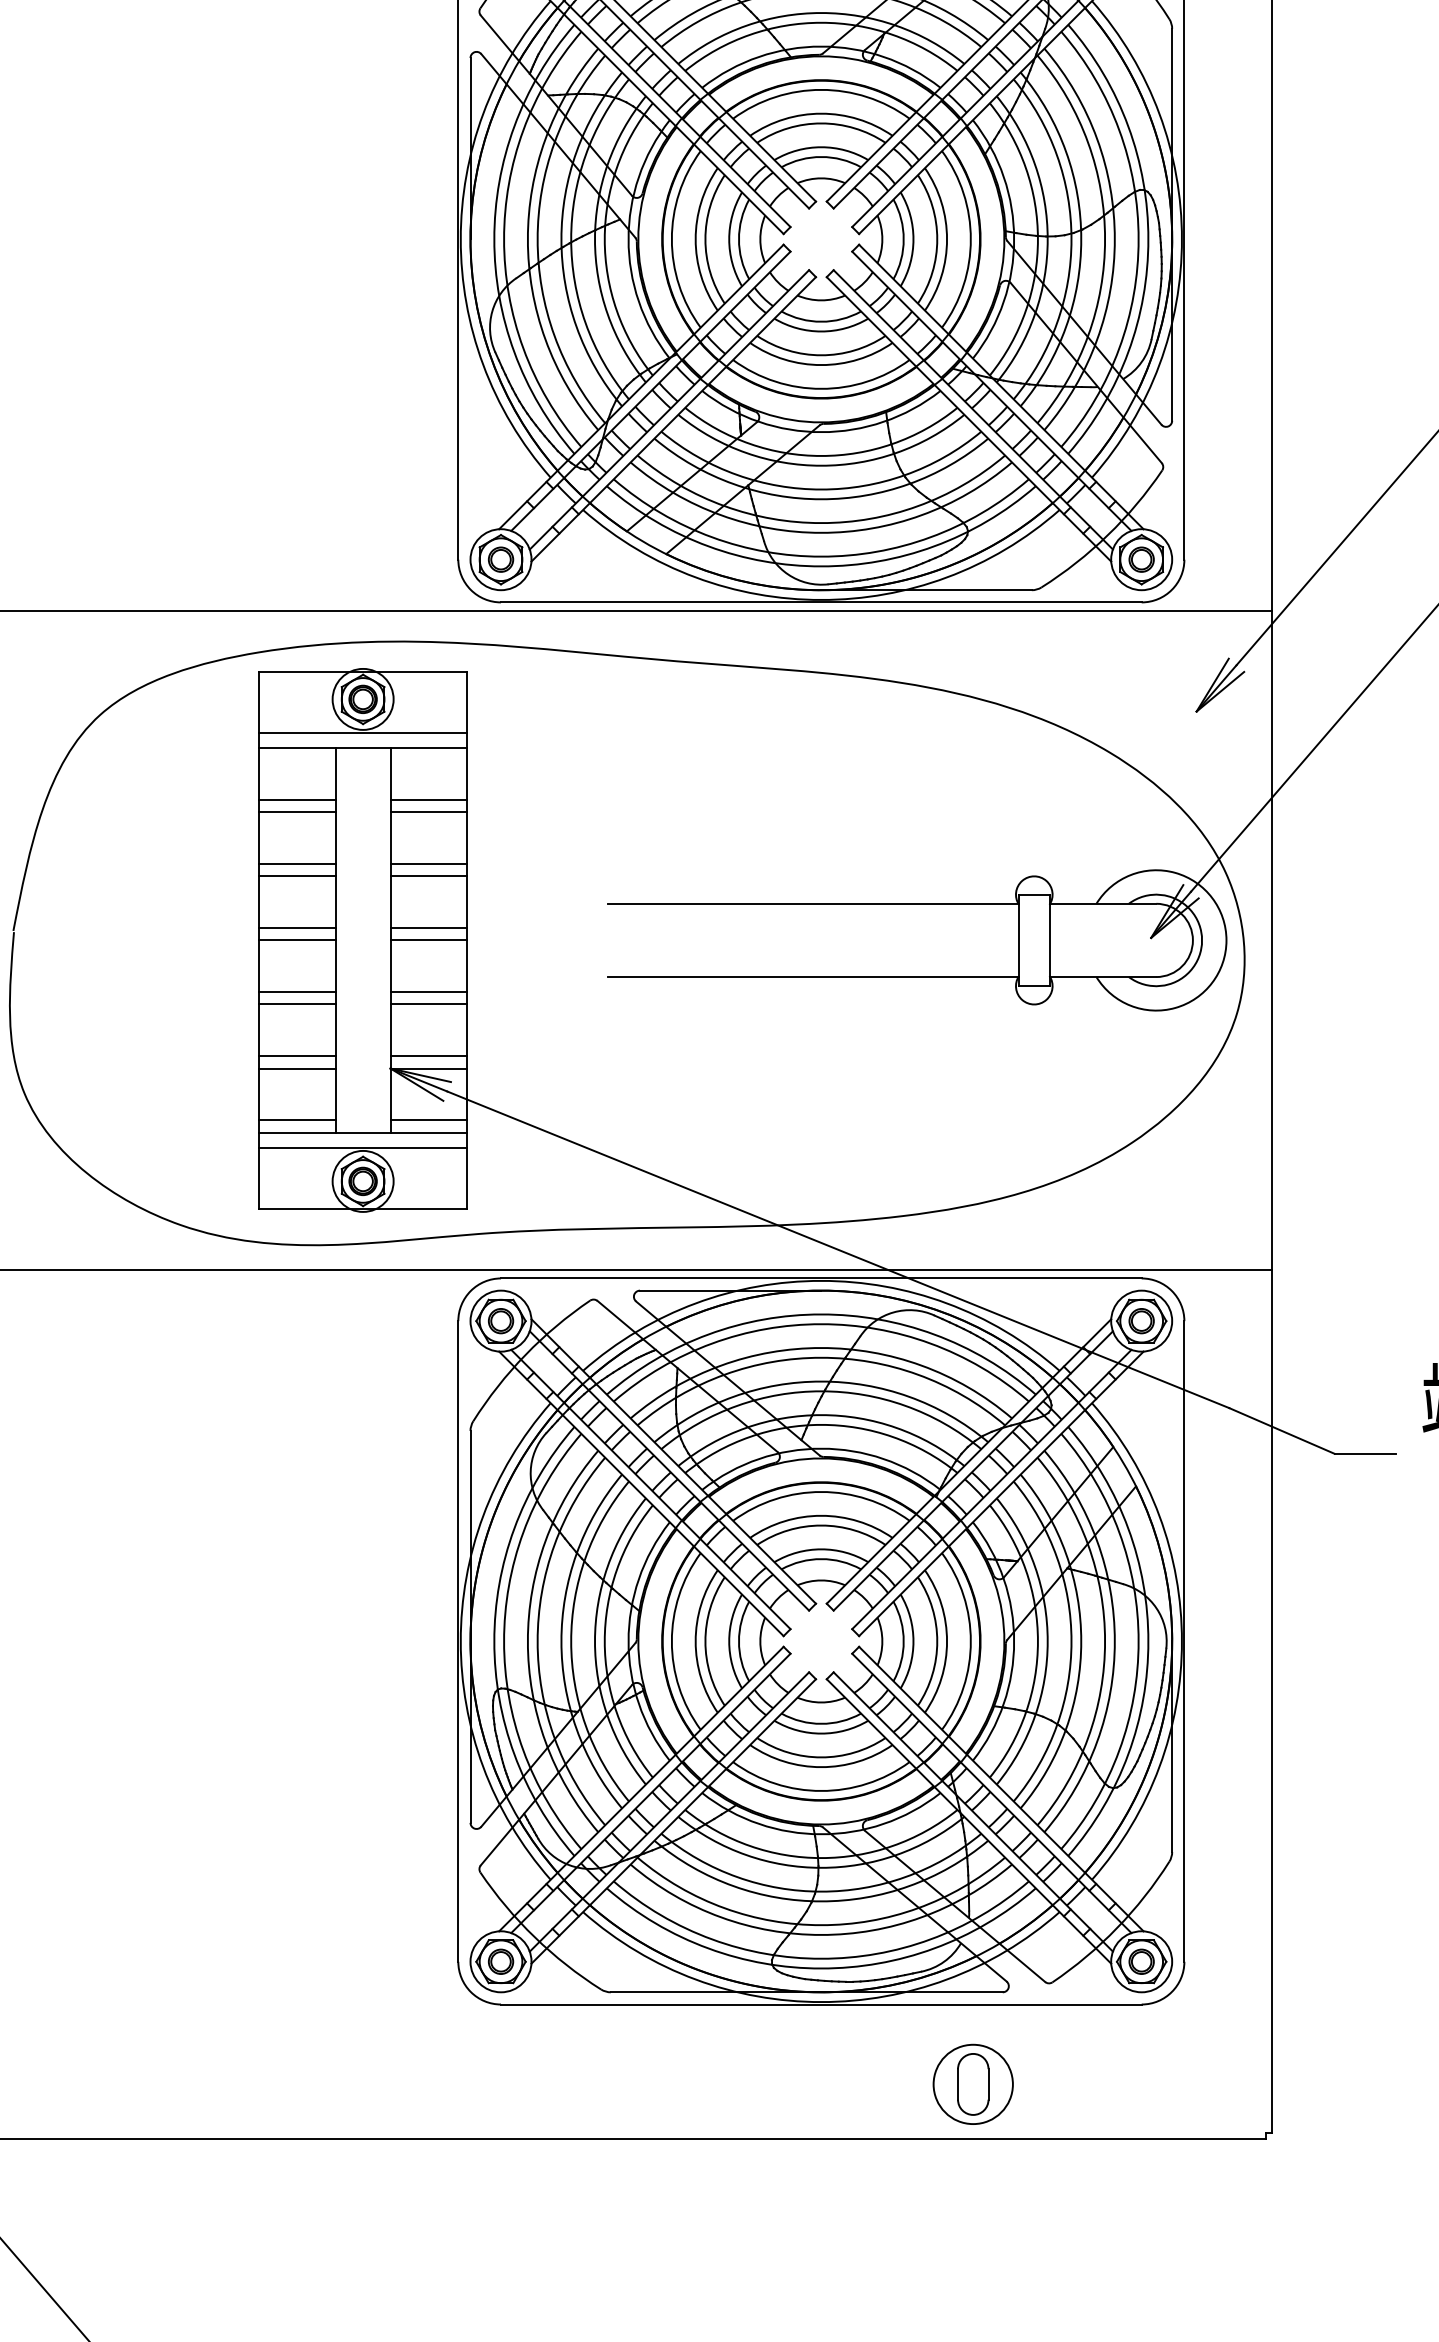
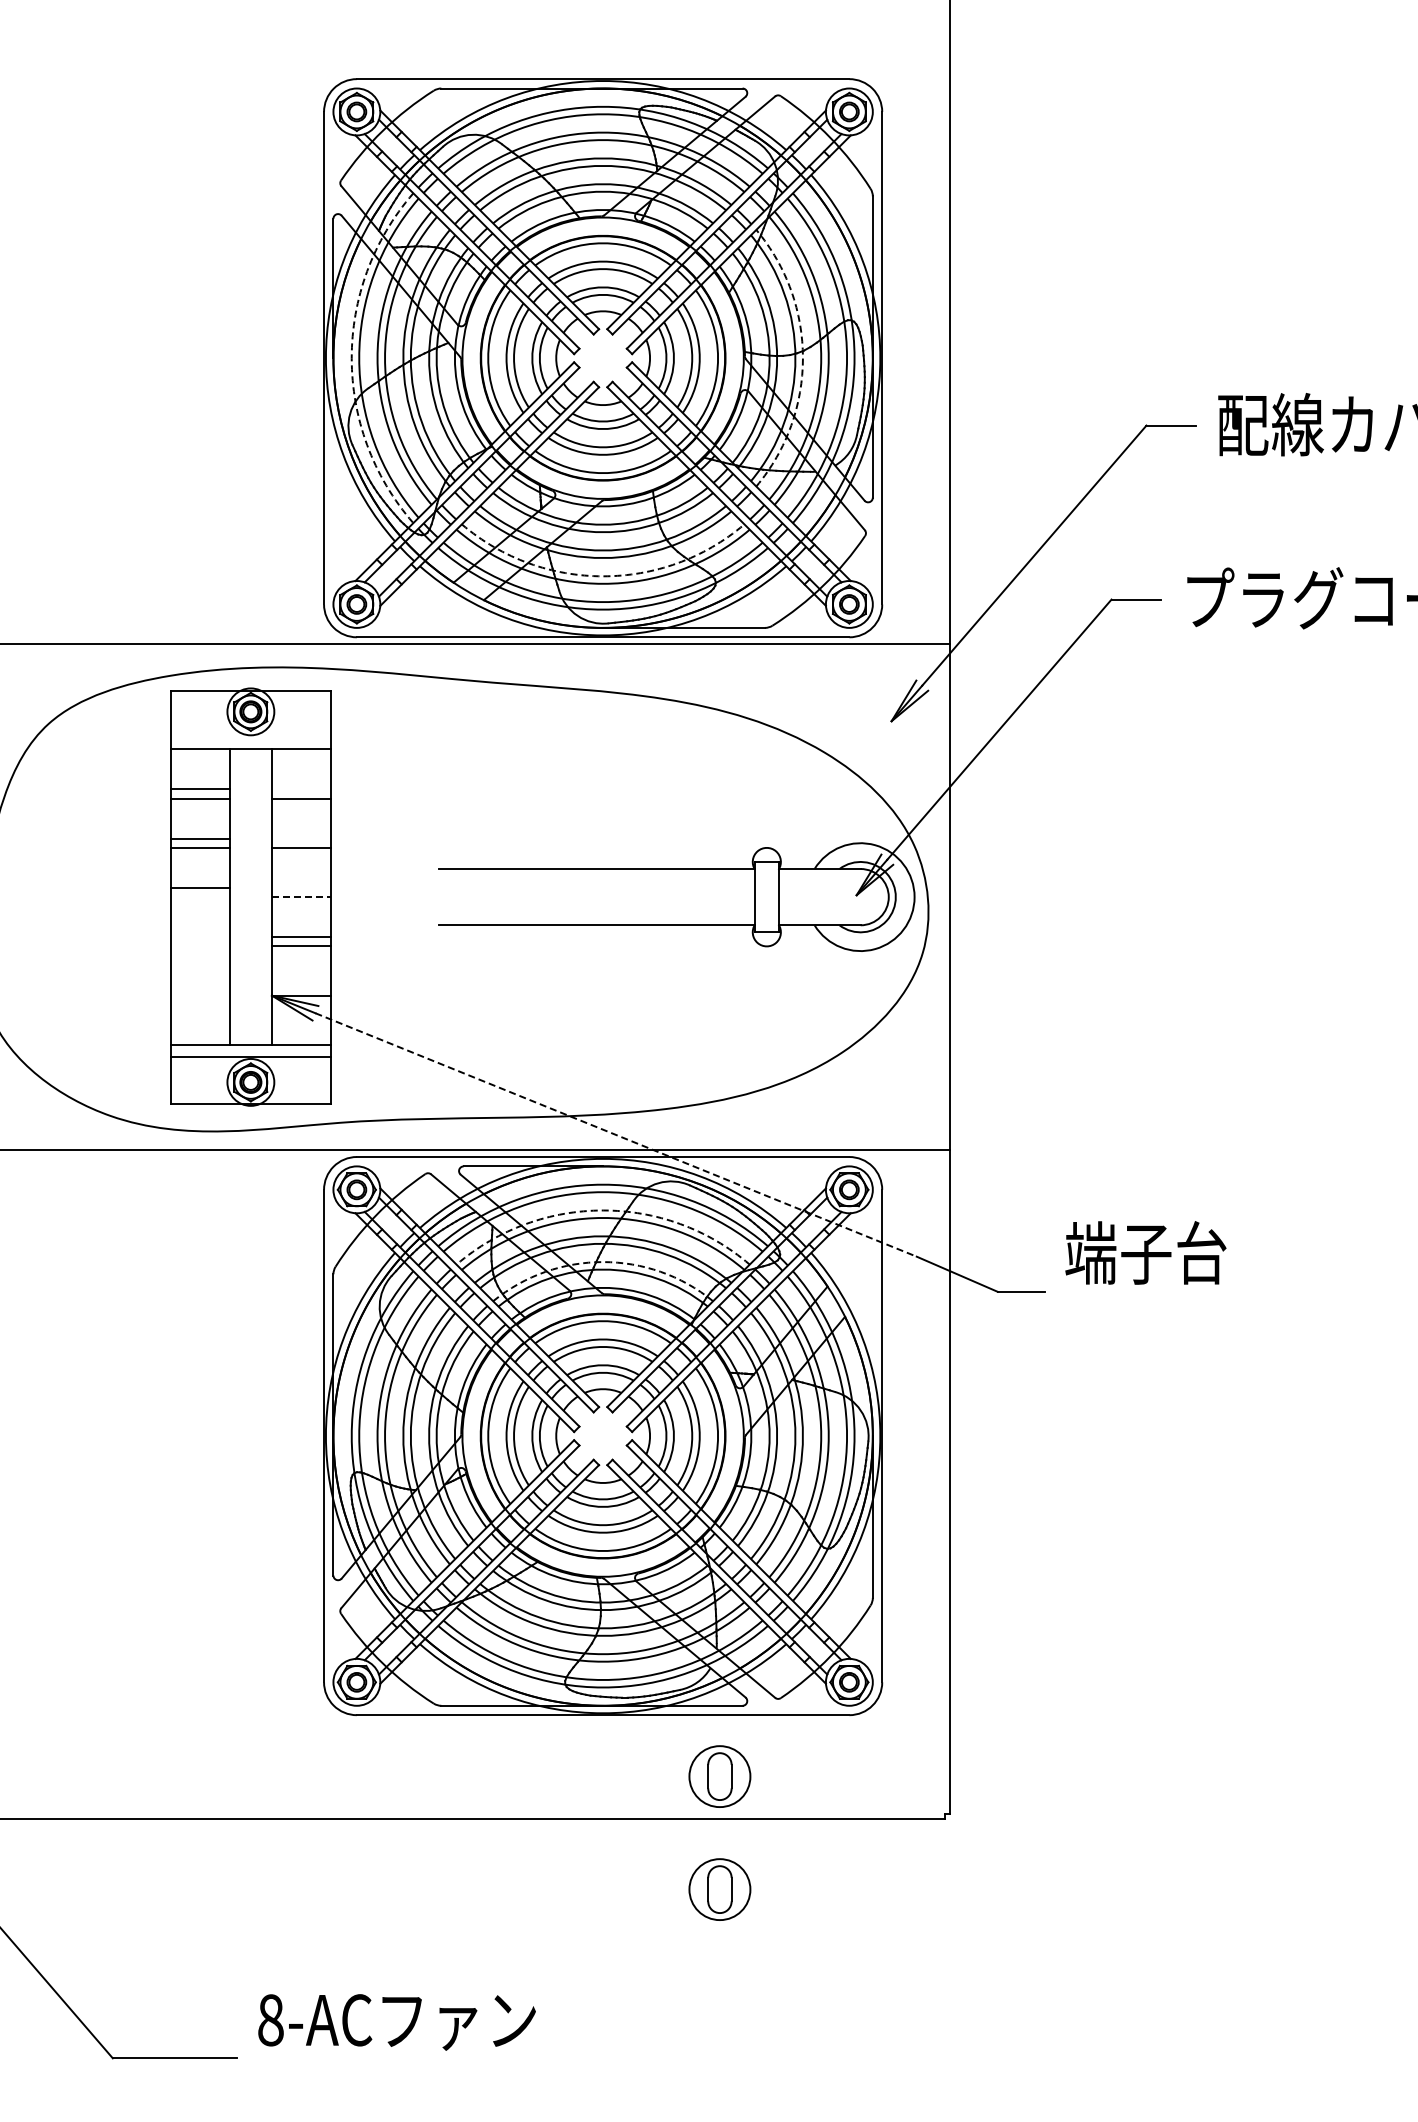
arc: (494, 239) -> (351, 358), solid -> dashed
arc: (1080, 239) -> (802, 358), solid -> dashed
arc: (821, 523) -> (603, 576), solid -> dashed
line: (362, 732) -> (250, 737), removed
line: (427, 800) -> (300, 789), removed
line: (427, 864) -> (300, 838), removed
line: (427, 927) -> (300, 887), removed
line: (297, 940) -> (200, 897), removed
line: (428, 940) -> (301, 897), solid -> dashed
line: (297, 992) -> (200, 937), removed
line: (297, 1004) -> (200, 946), removed
line: (297, 1056) -> (200, 986), removed
line: (427, 1056) -> (300, 986), removed
line: (297, 1068) -> (200, 995), removed
line: (297, 1120) -> (200, 1035), removed
line: (427, 1120) -> (300, 1035), removed
line: (838, 1250) -> (616, 1135), solid -> dashed
arc: (821, 1348) -> (603, 1210), solid -> dashed
arc: (821, 1415) -> (603, 1262), solid -> dashed
part: (972, 2231) -> (719, 1889), added

